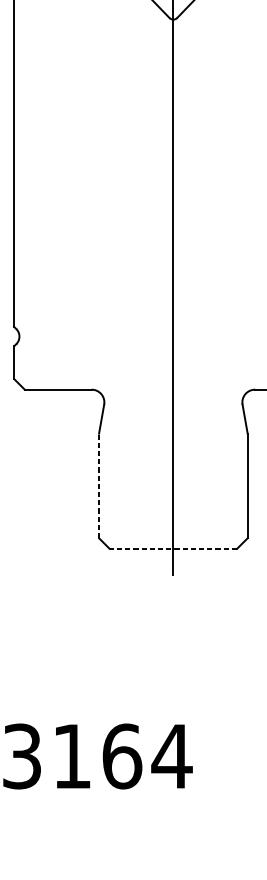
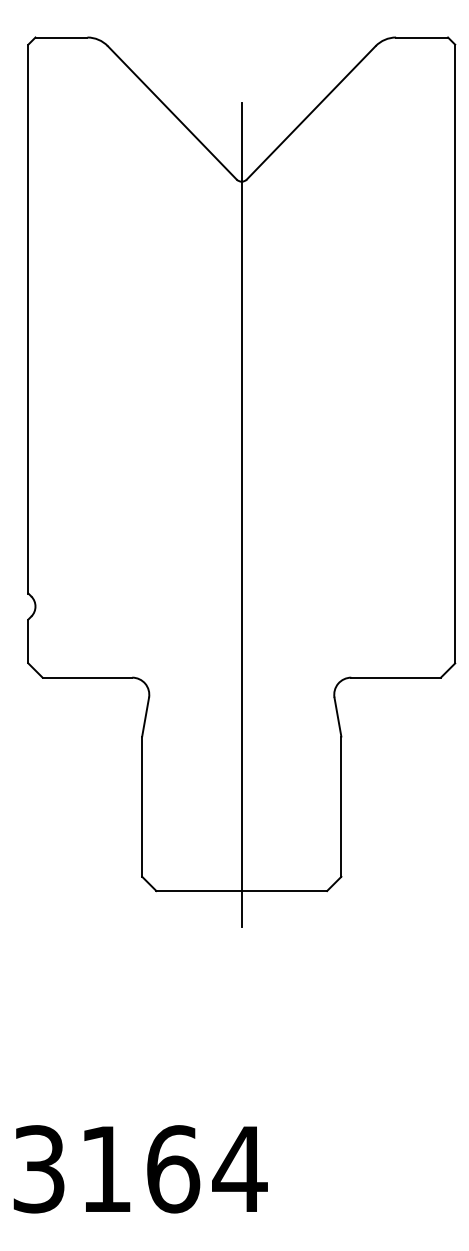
line: (99, 485) -> (142, 806), dashed -> solid
line: (173, 549) -> (241, 891), dashed -> solid

